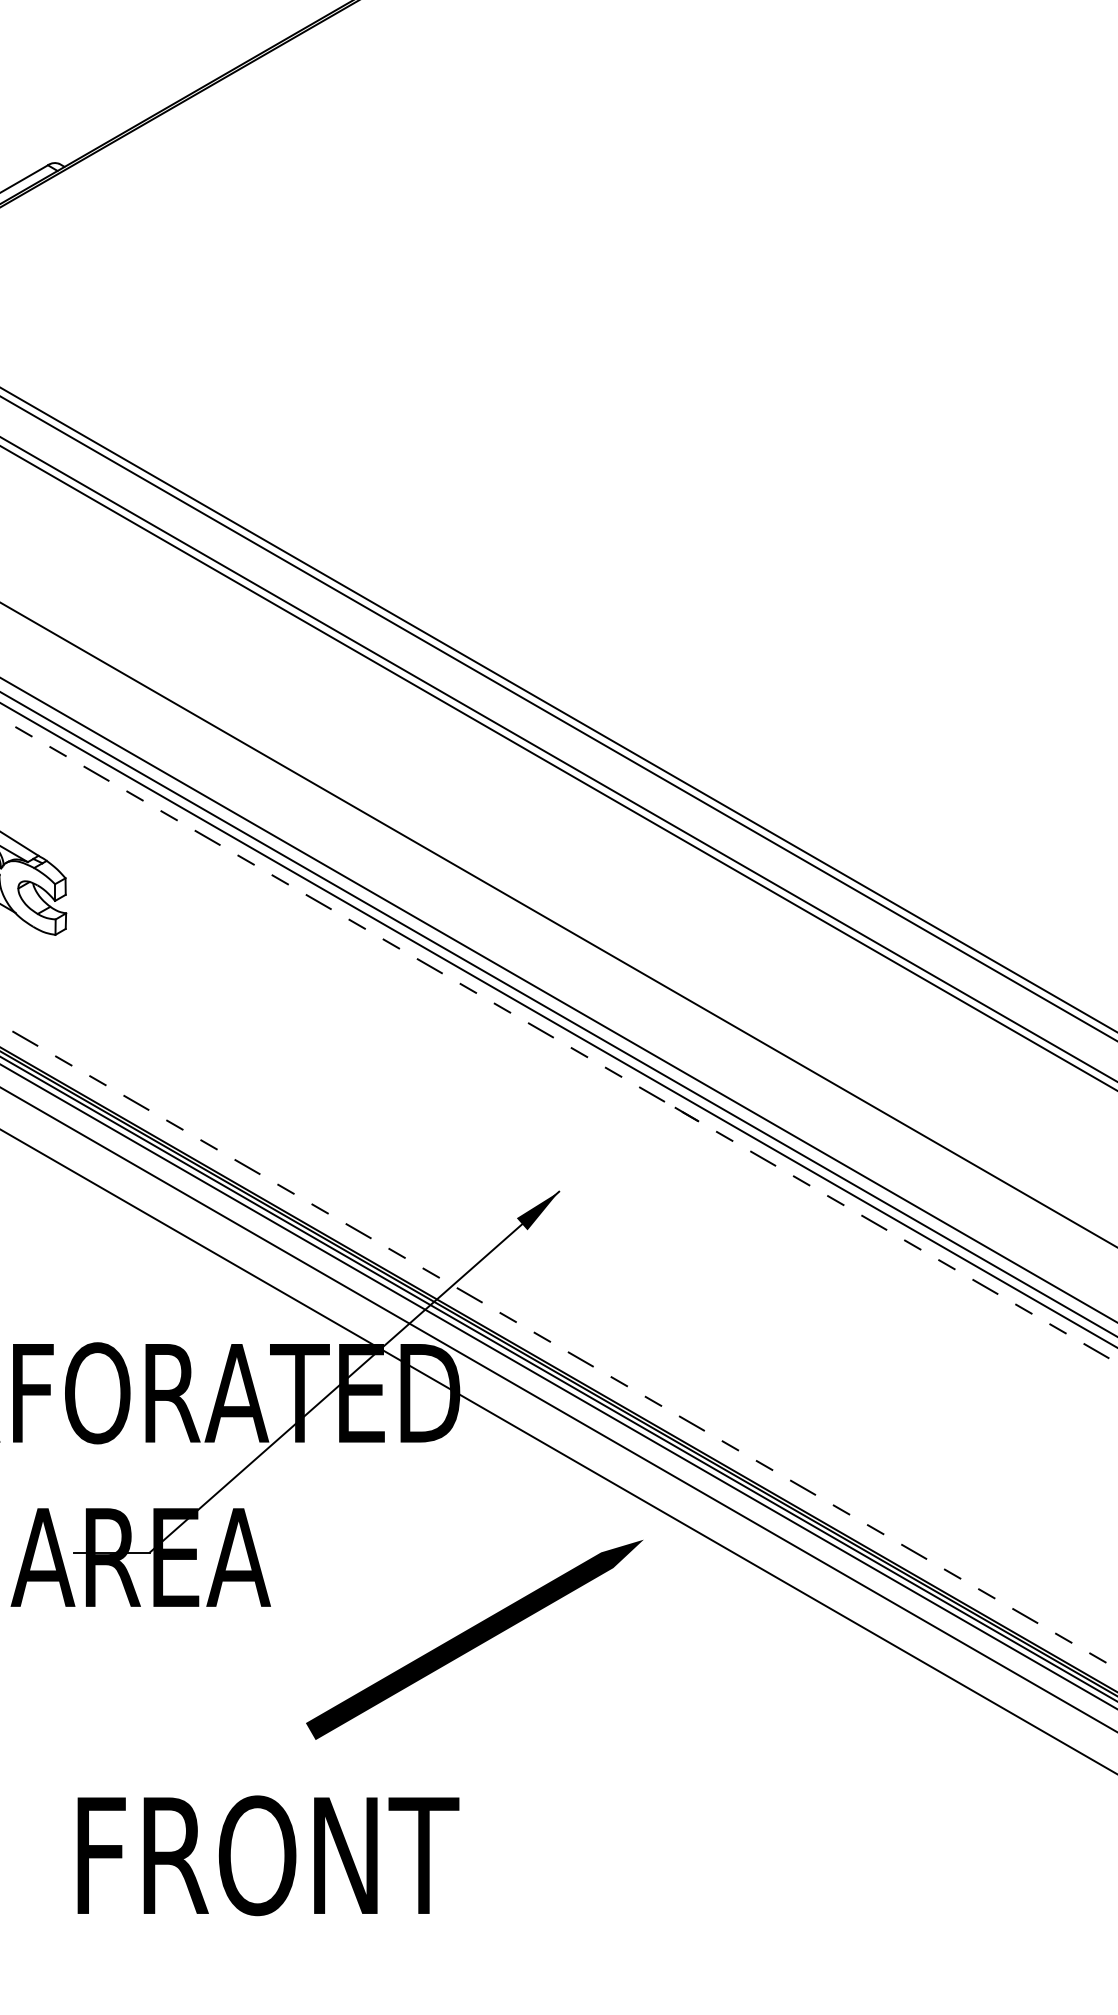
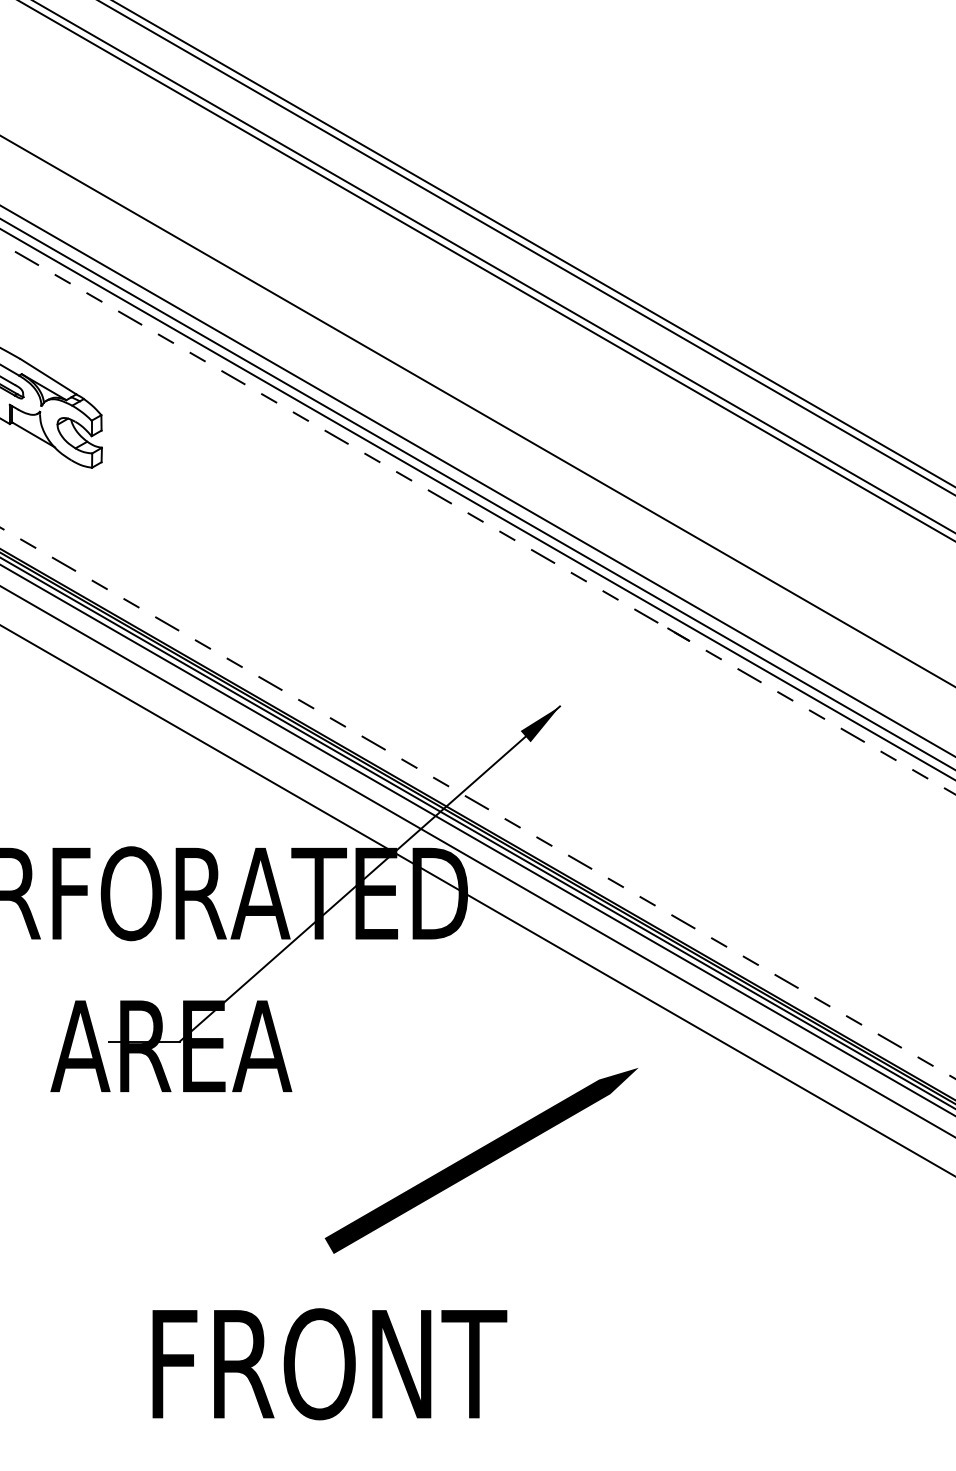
line: (474, 1639) -> (481, 1160), moved
text: (268, 1855) -> (329, 1364), moved

